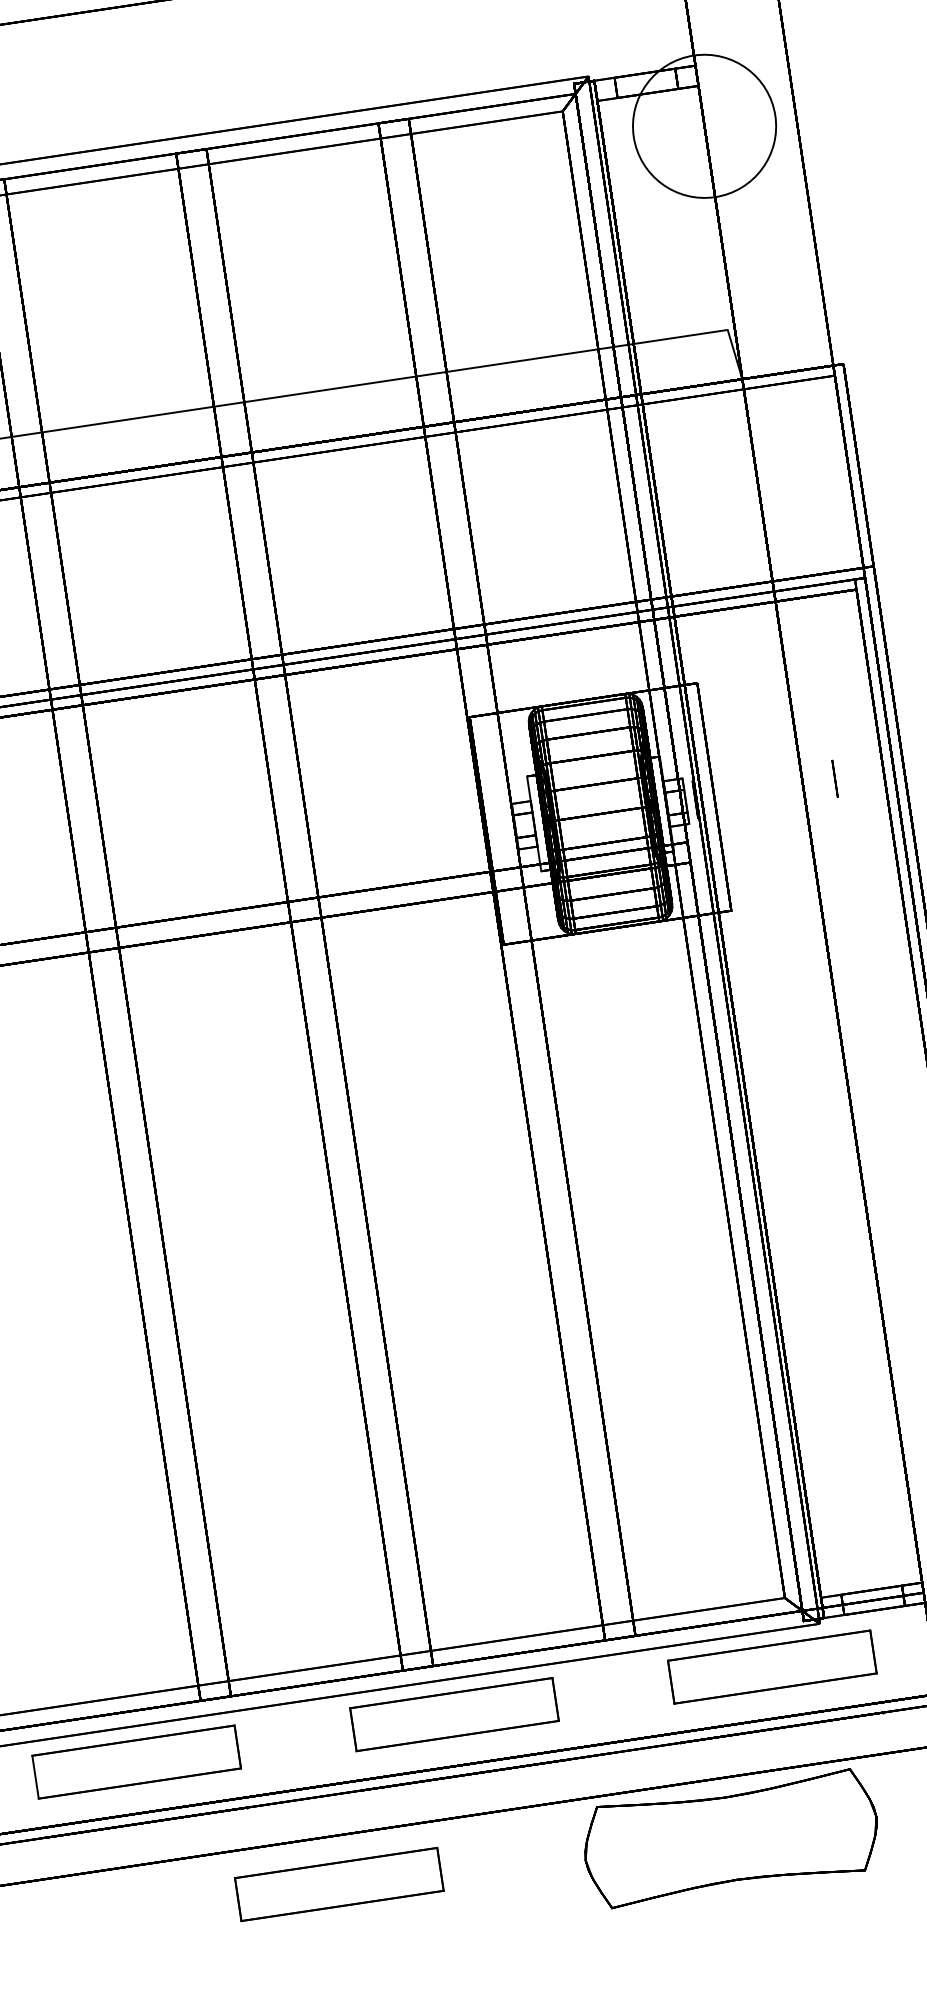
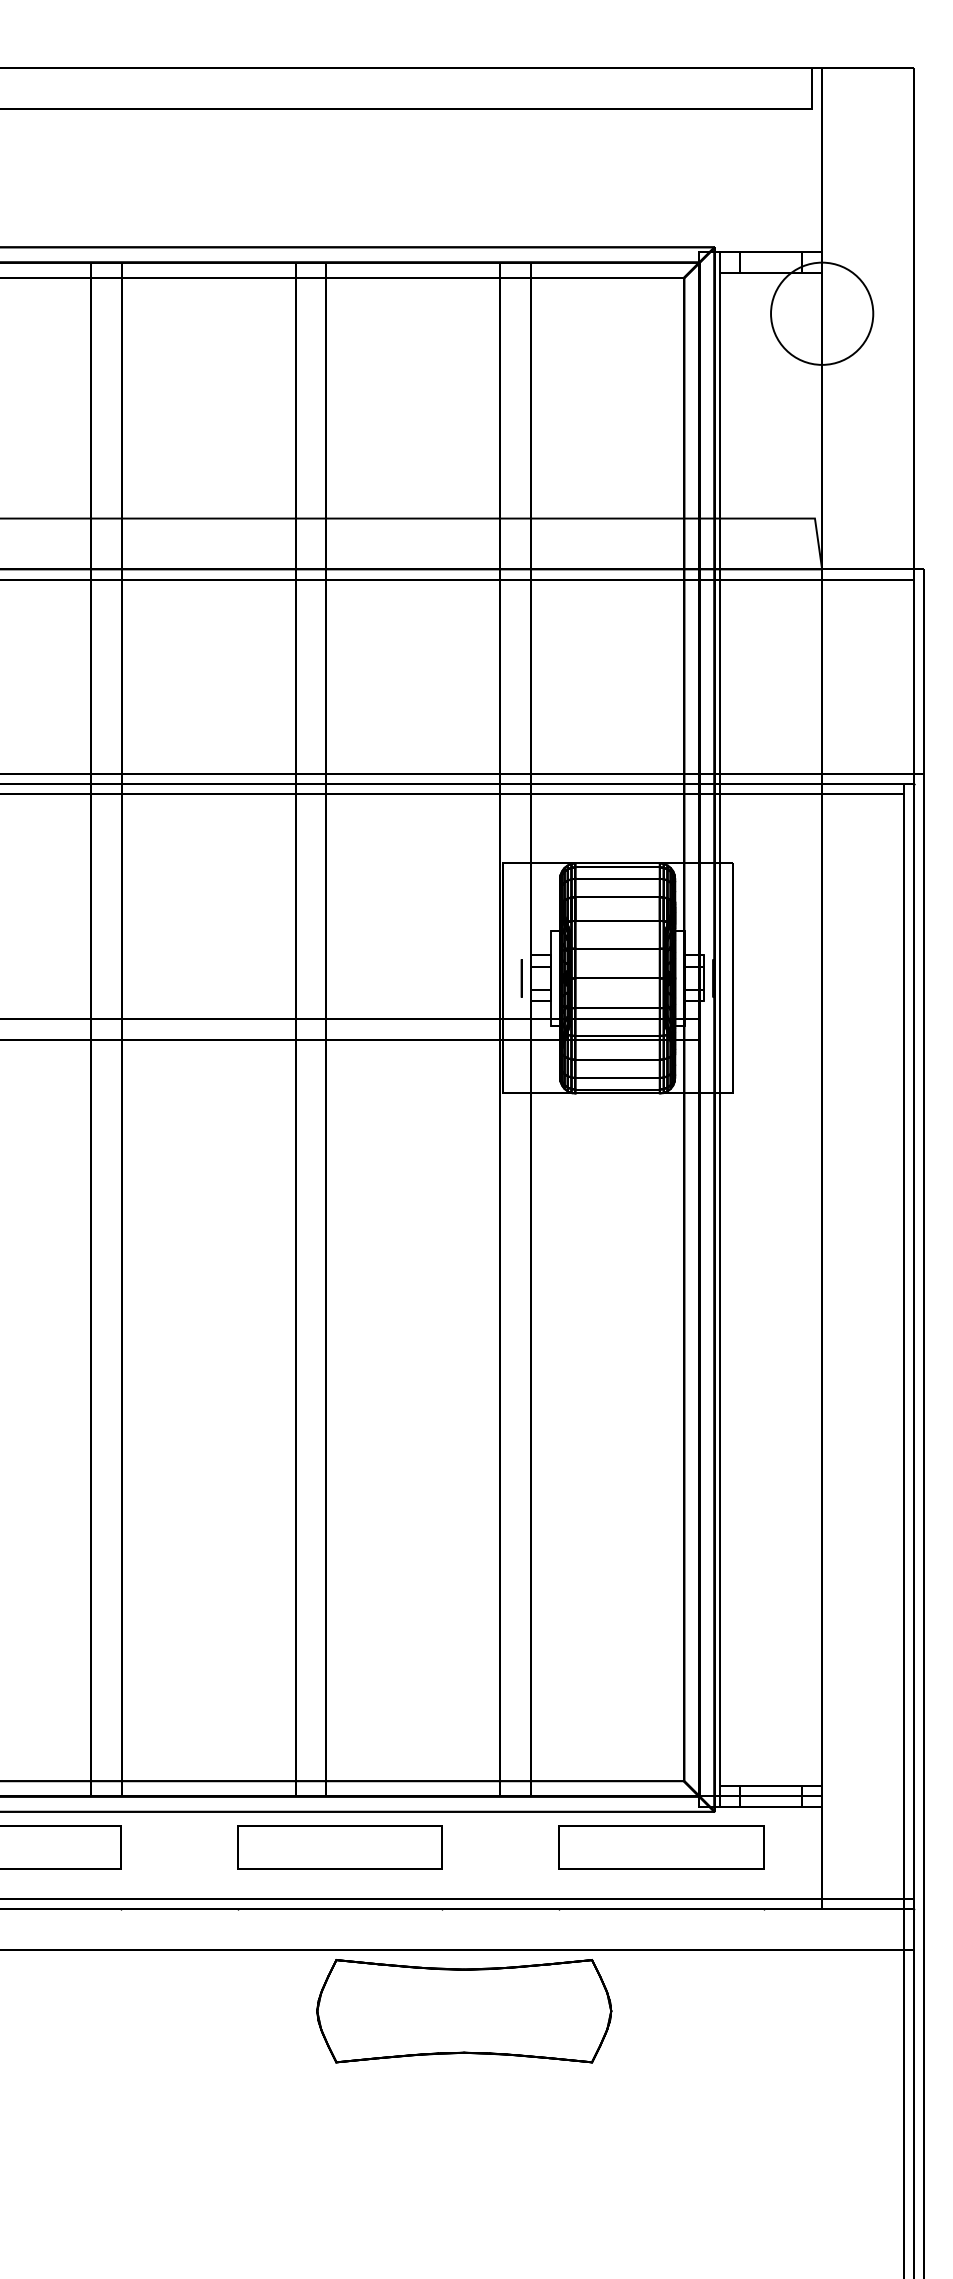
circle: (704, 126) -> (822, 313), size x0.71
circle: (834, 779) -> (521, 978), moved
part: (731, 1838) -> (464, 2011), moved
part: (338, 1884) -> (200, 1998), removed

